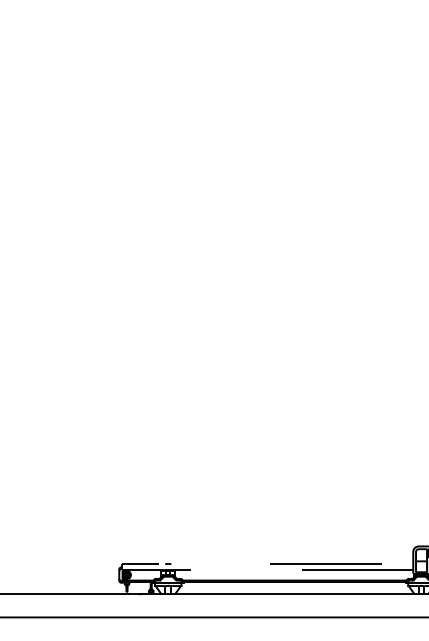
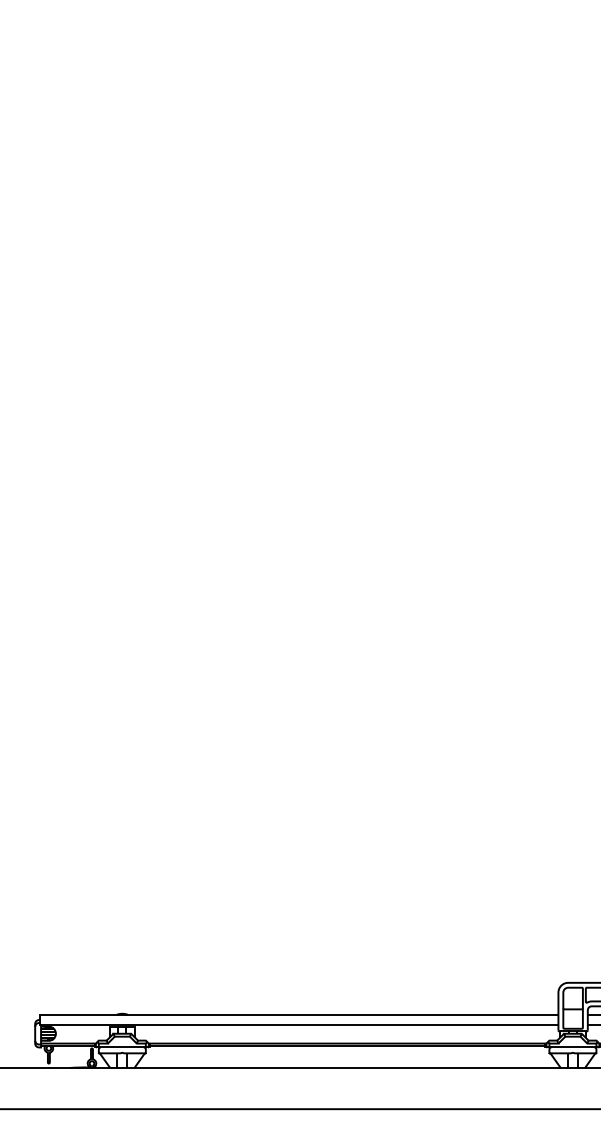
line: (122, 567) -> (40, 1020), dashed -> solid

